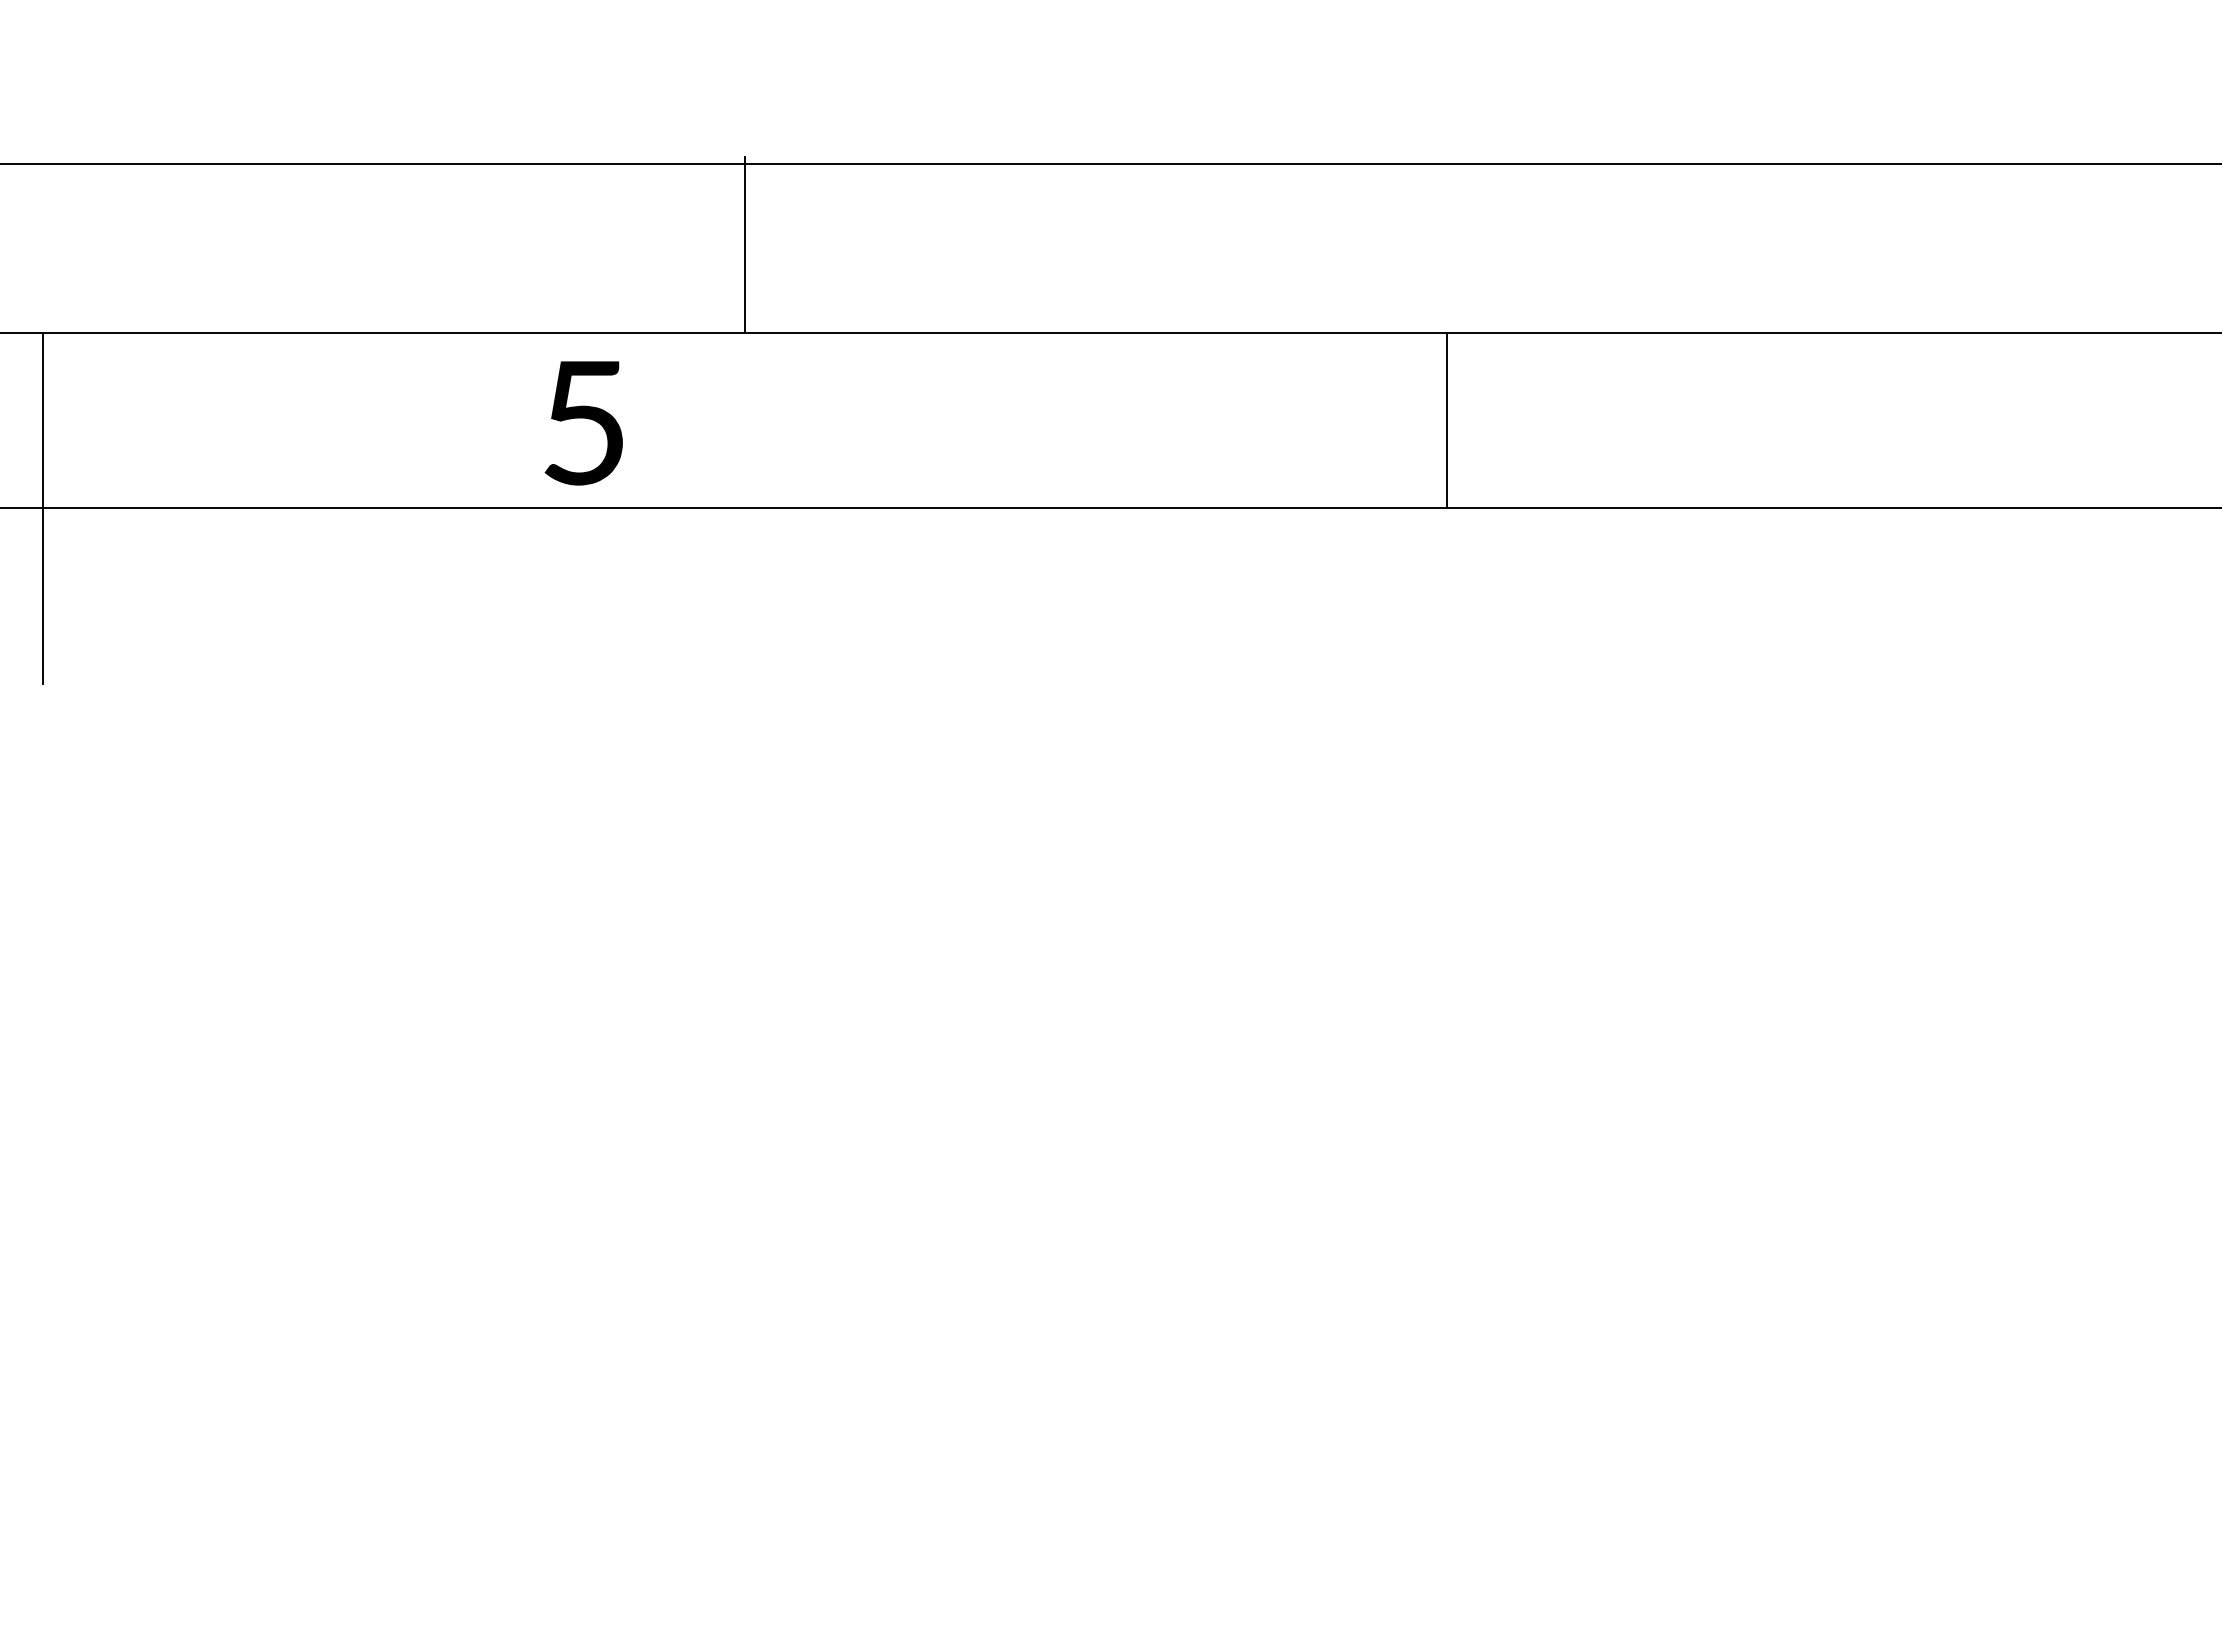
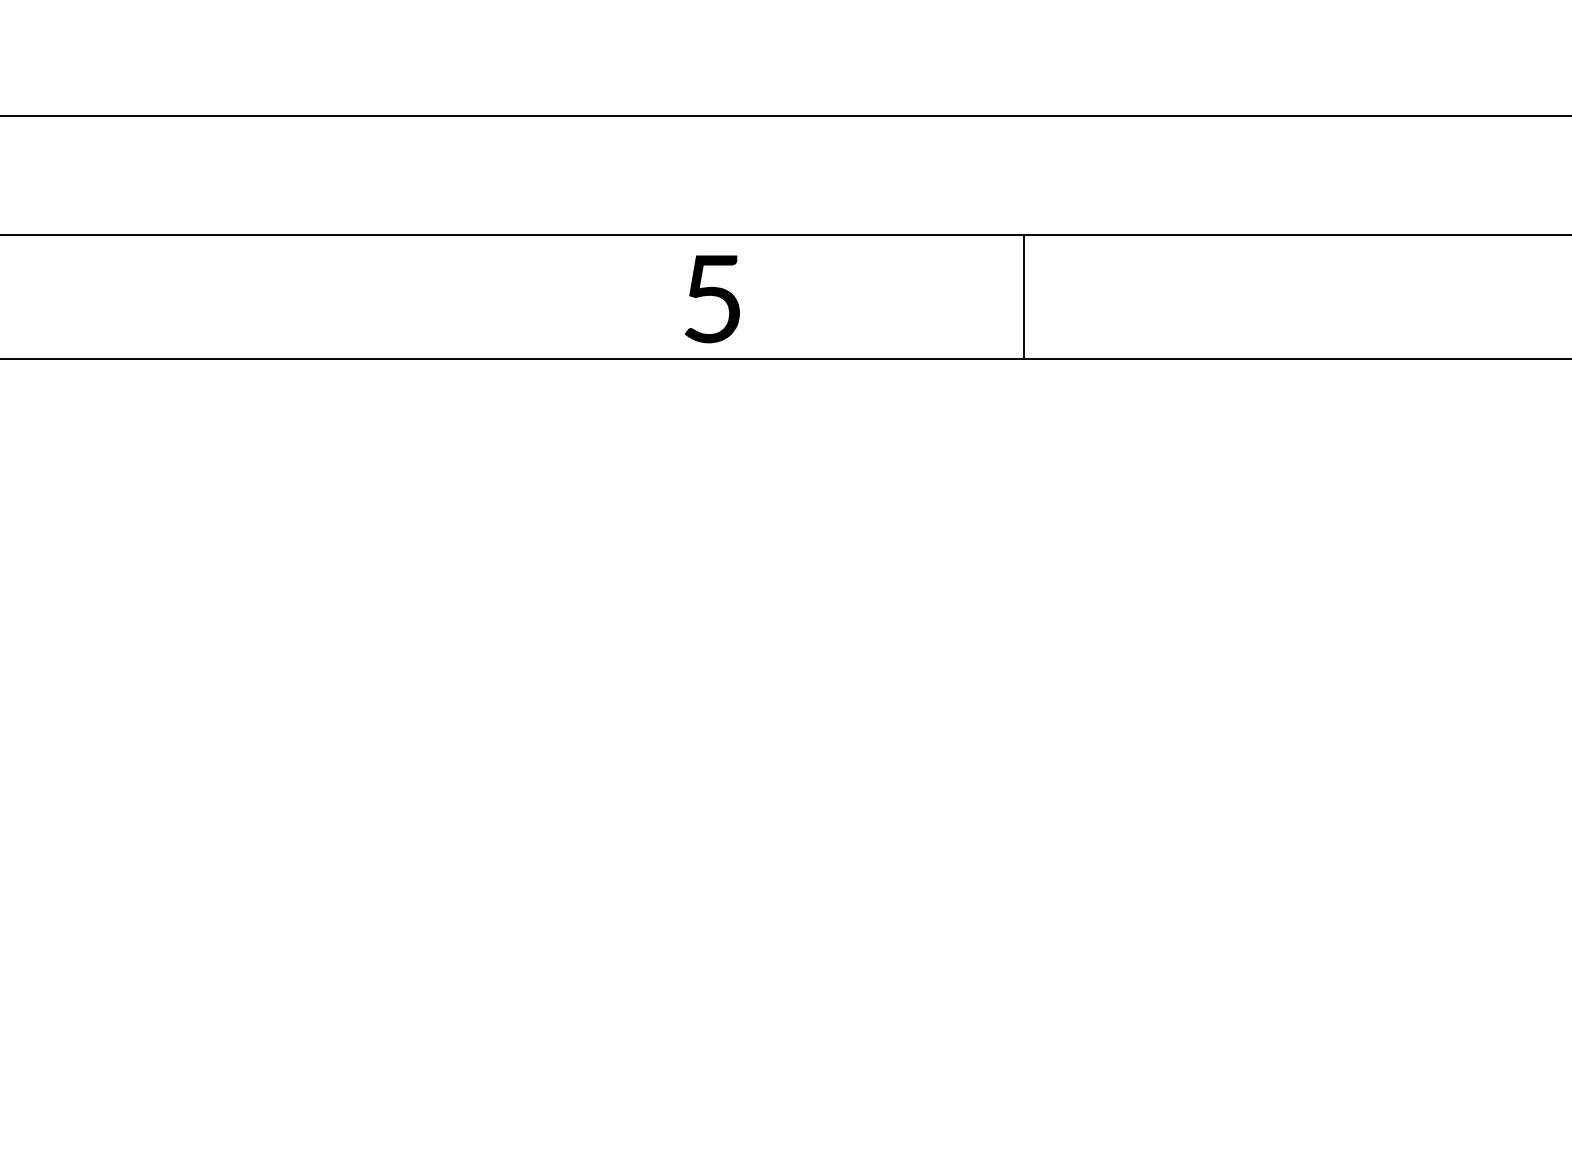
line: (744, 244) -> (526, 172), removed
text: (583, 423) -> (712, 299), moved
line: (42, 507) -> (30, 358), removed

